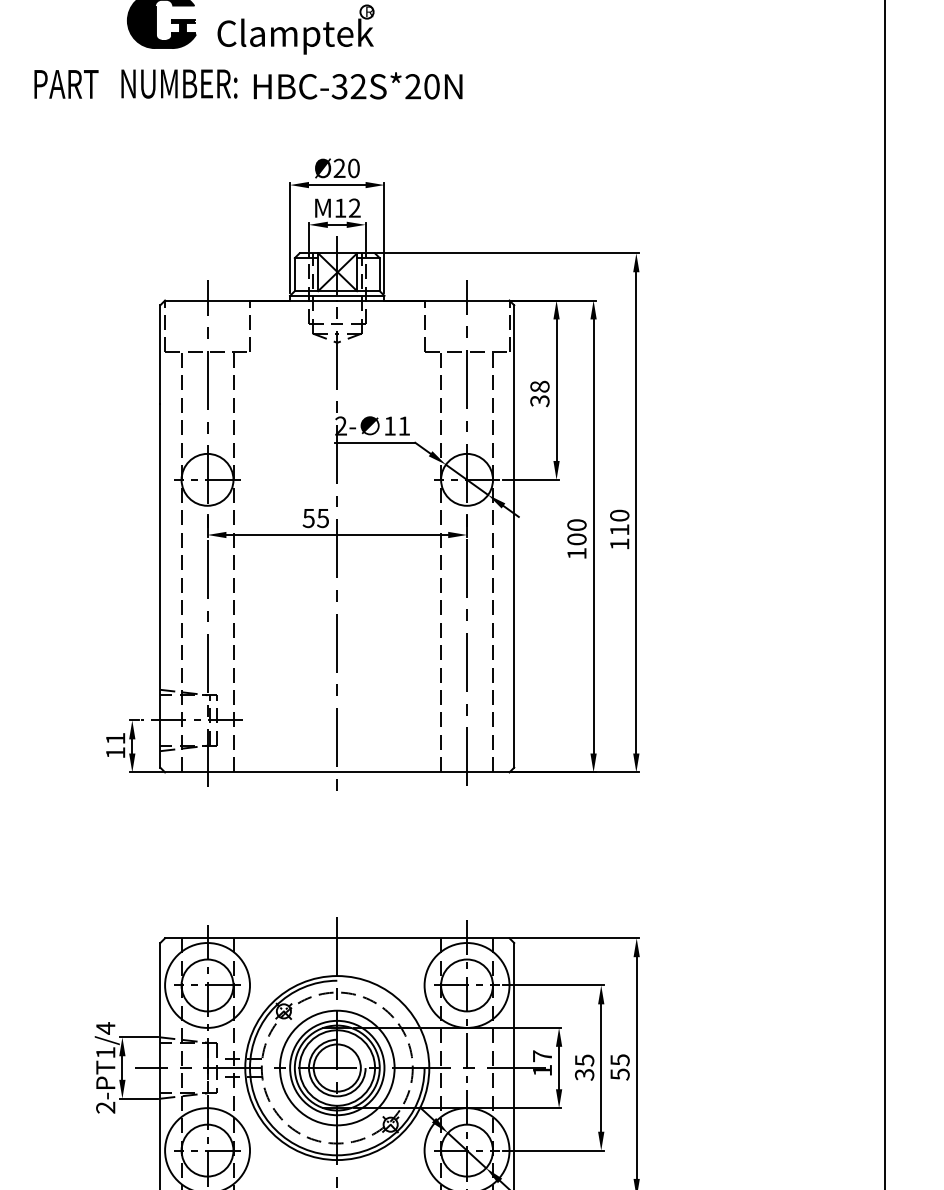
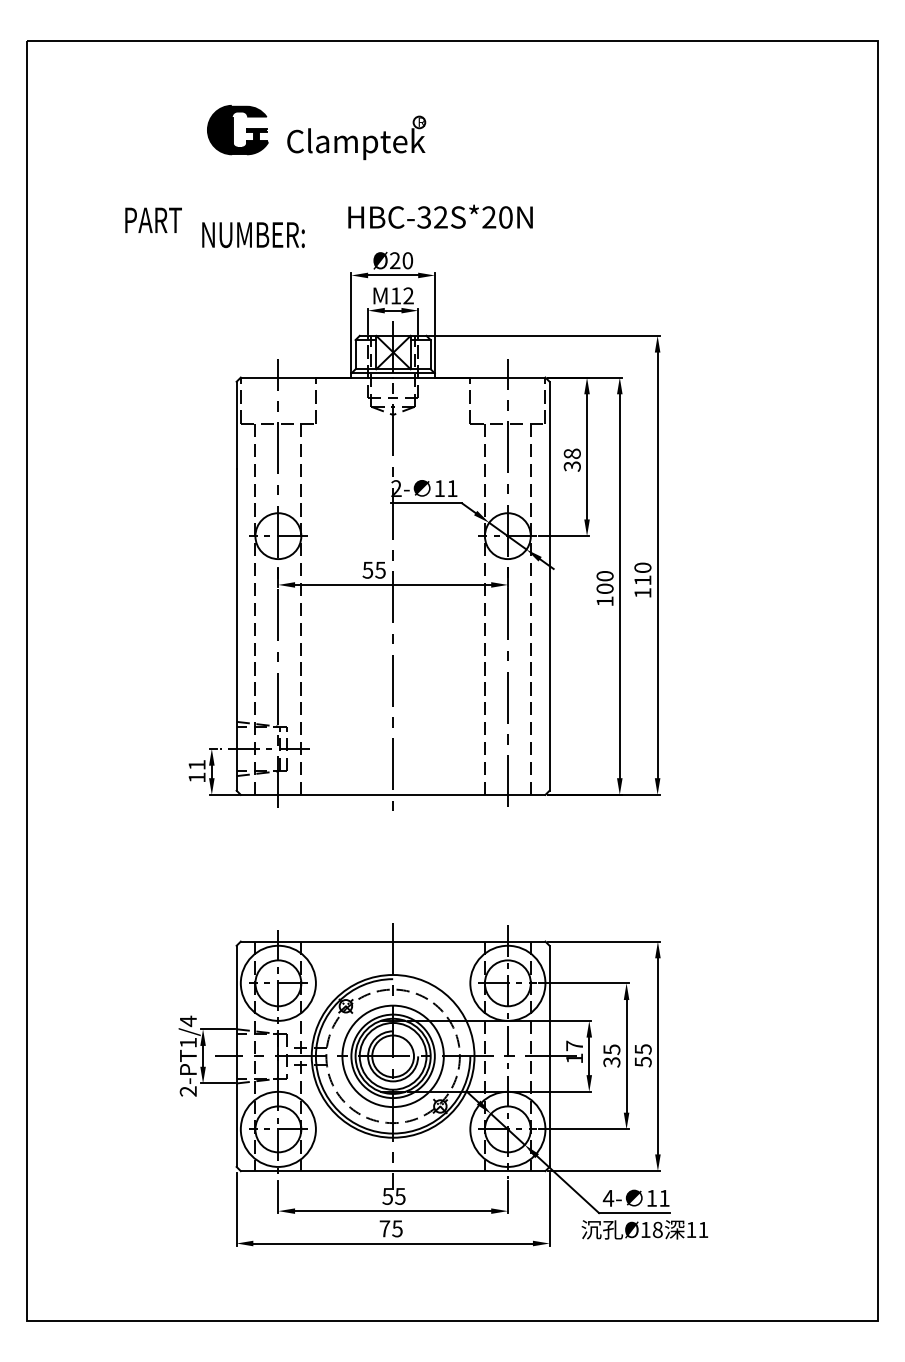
text: (66, 83) -> (153, 219), moved
text: (179, 83) -> (253, 234), moved
text: (358, 85) -> (440, 216), moved

